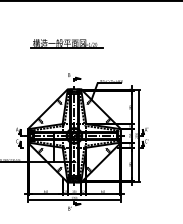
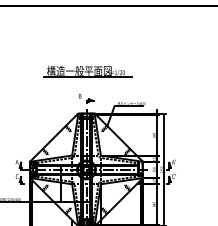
part: (66, 43) -> (87, 71), moved

